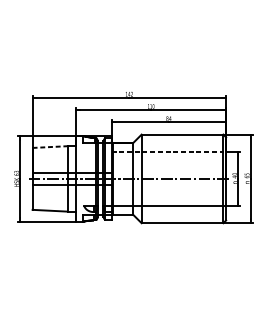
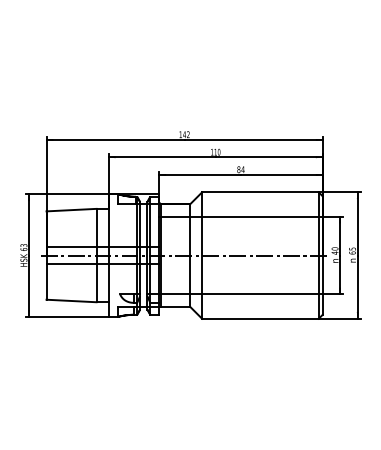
line: (50, 147) -> (72, 210), dashed -> solid
line: (168, 151) -> (240, 216), dashed -> solid

